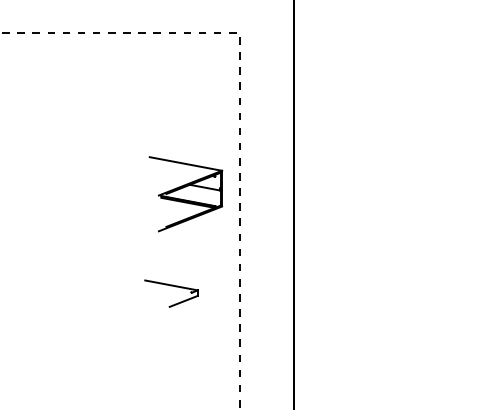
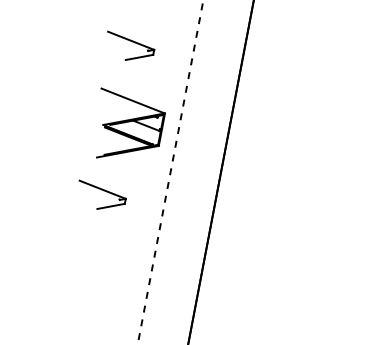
part: (171, 122) -> (130, 41), added
part: (185, 194) -> (127, 128), moved

